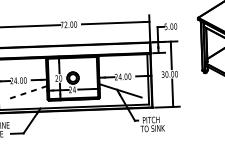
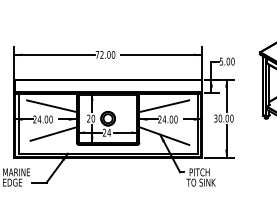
line: (119, 66) -> (164, 106), added
line: (25, 69) -> (51, 106), added
line: (27, 92) -> (53, 134), dashed -> solid

